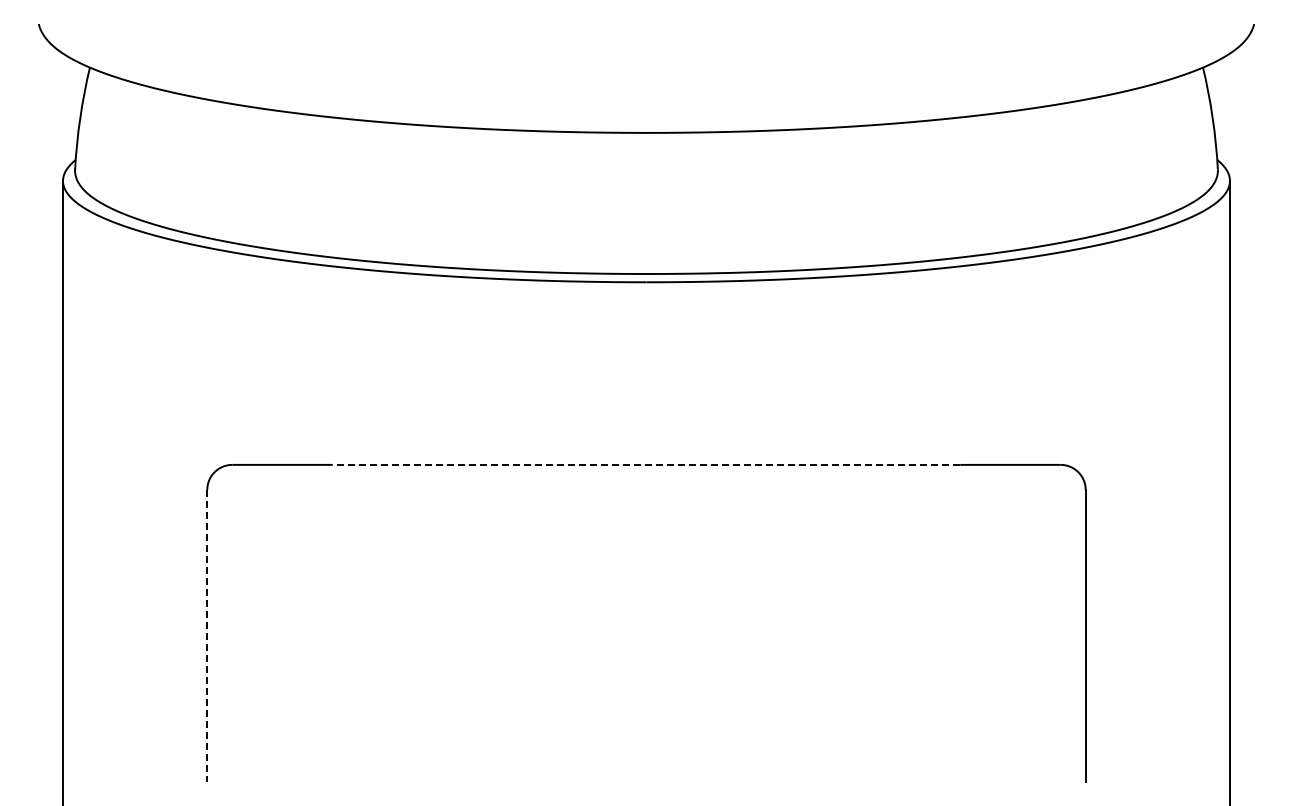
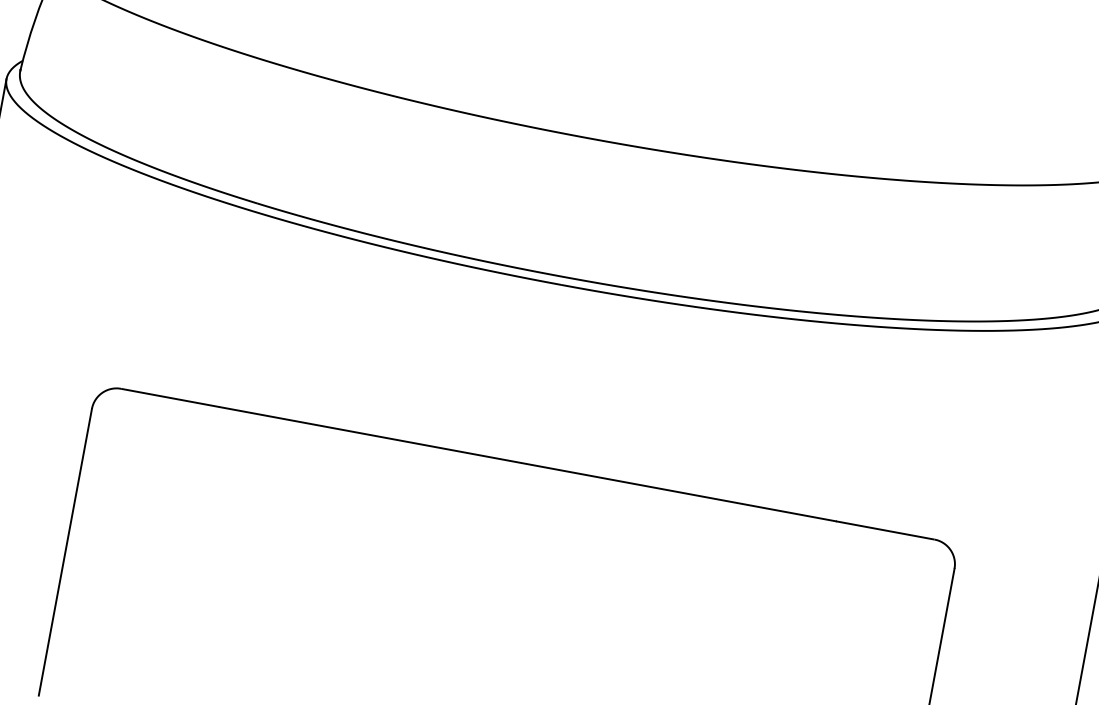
line: (646, 464) -> (527, 463), dashed -> solid
line: (207, 635) -> (65, 551), dashed -> solid

